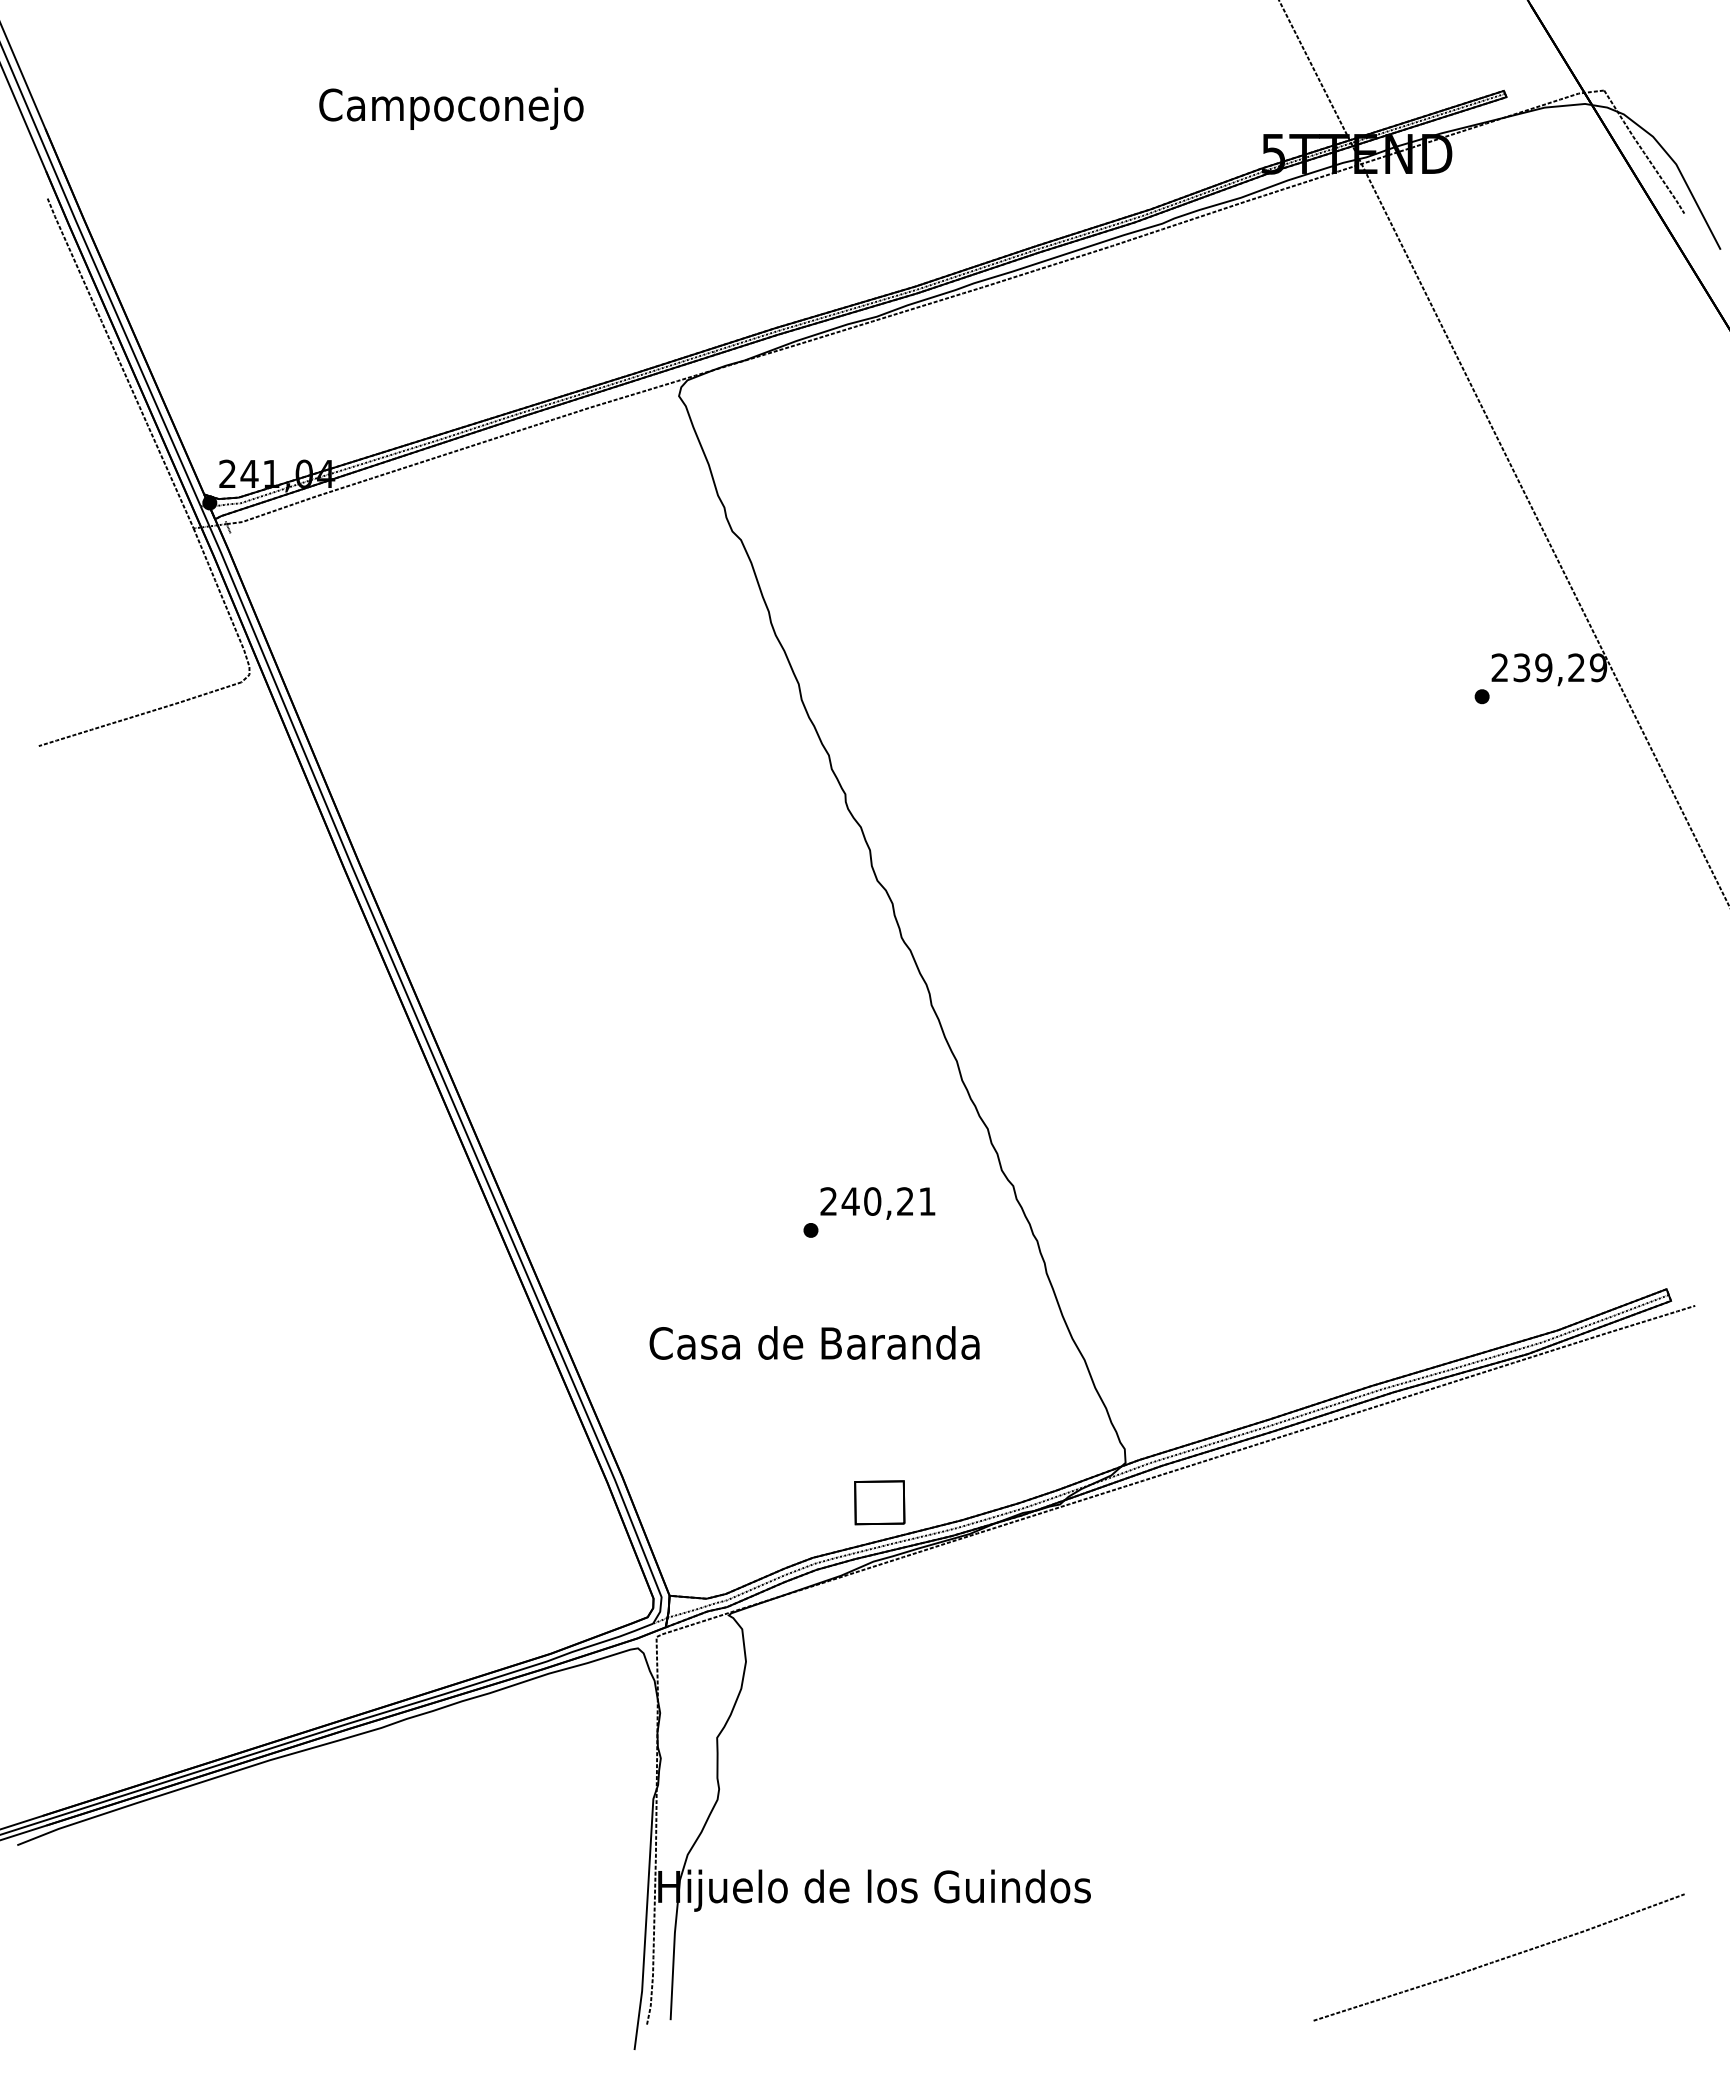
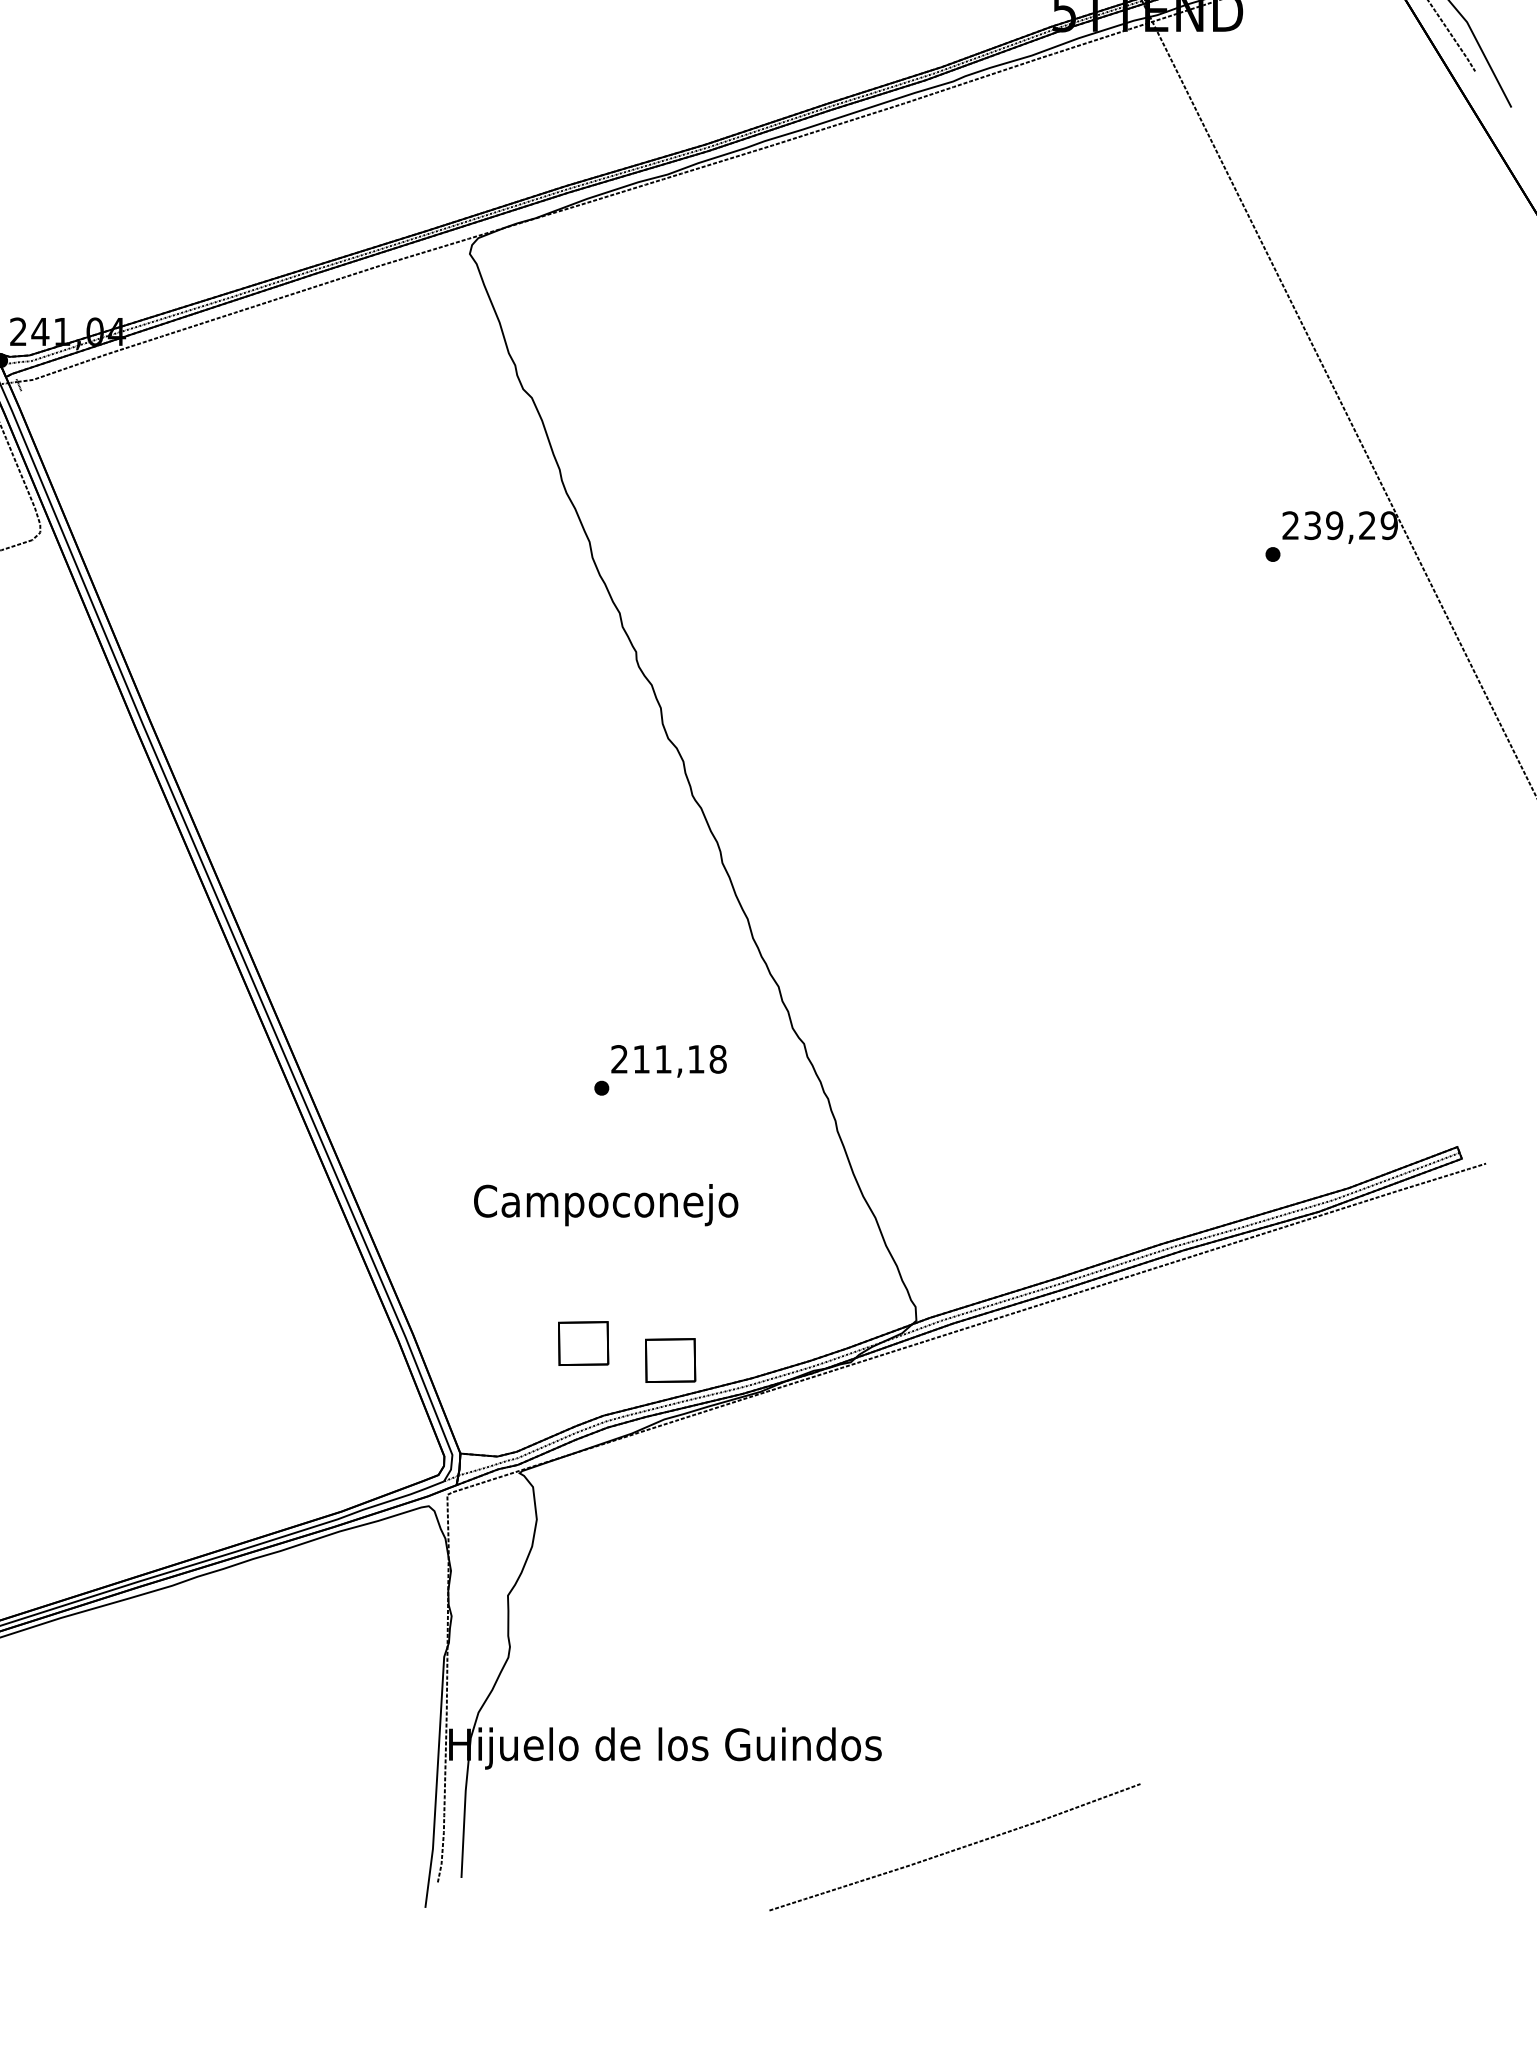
text: (888, 1201) -> (679, 1059), 240,21 -> 211,18
text: (814, 1347) -> (605, 1205), Casa de Baranda -> Campoconejo
part: (792, 1485) -> (583, 1343), added
curve: (1498, 1959) -> (954, 1849), moved

